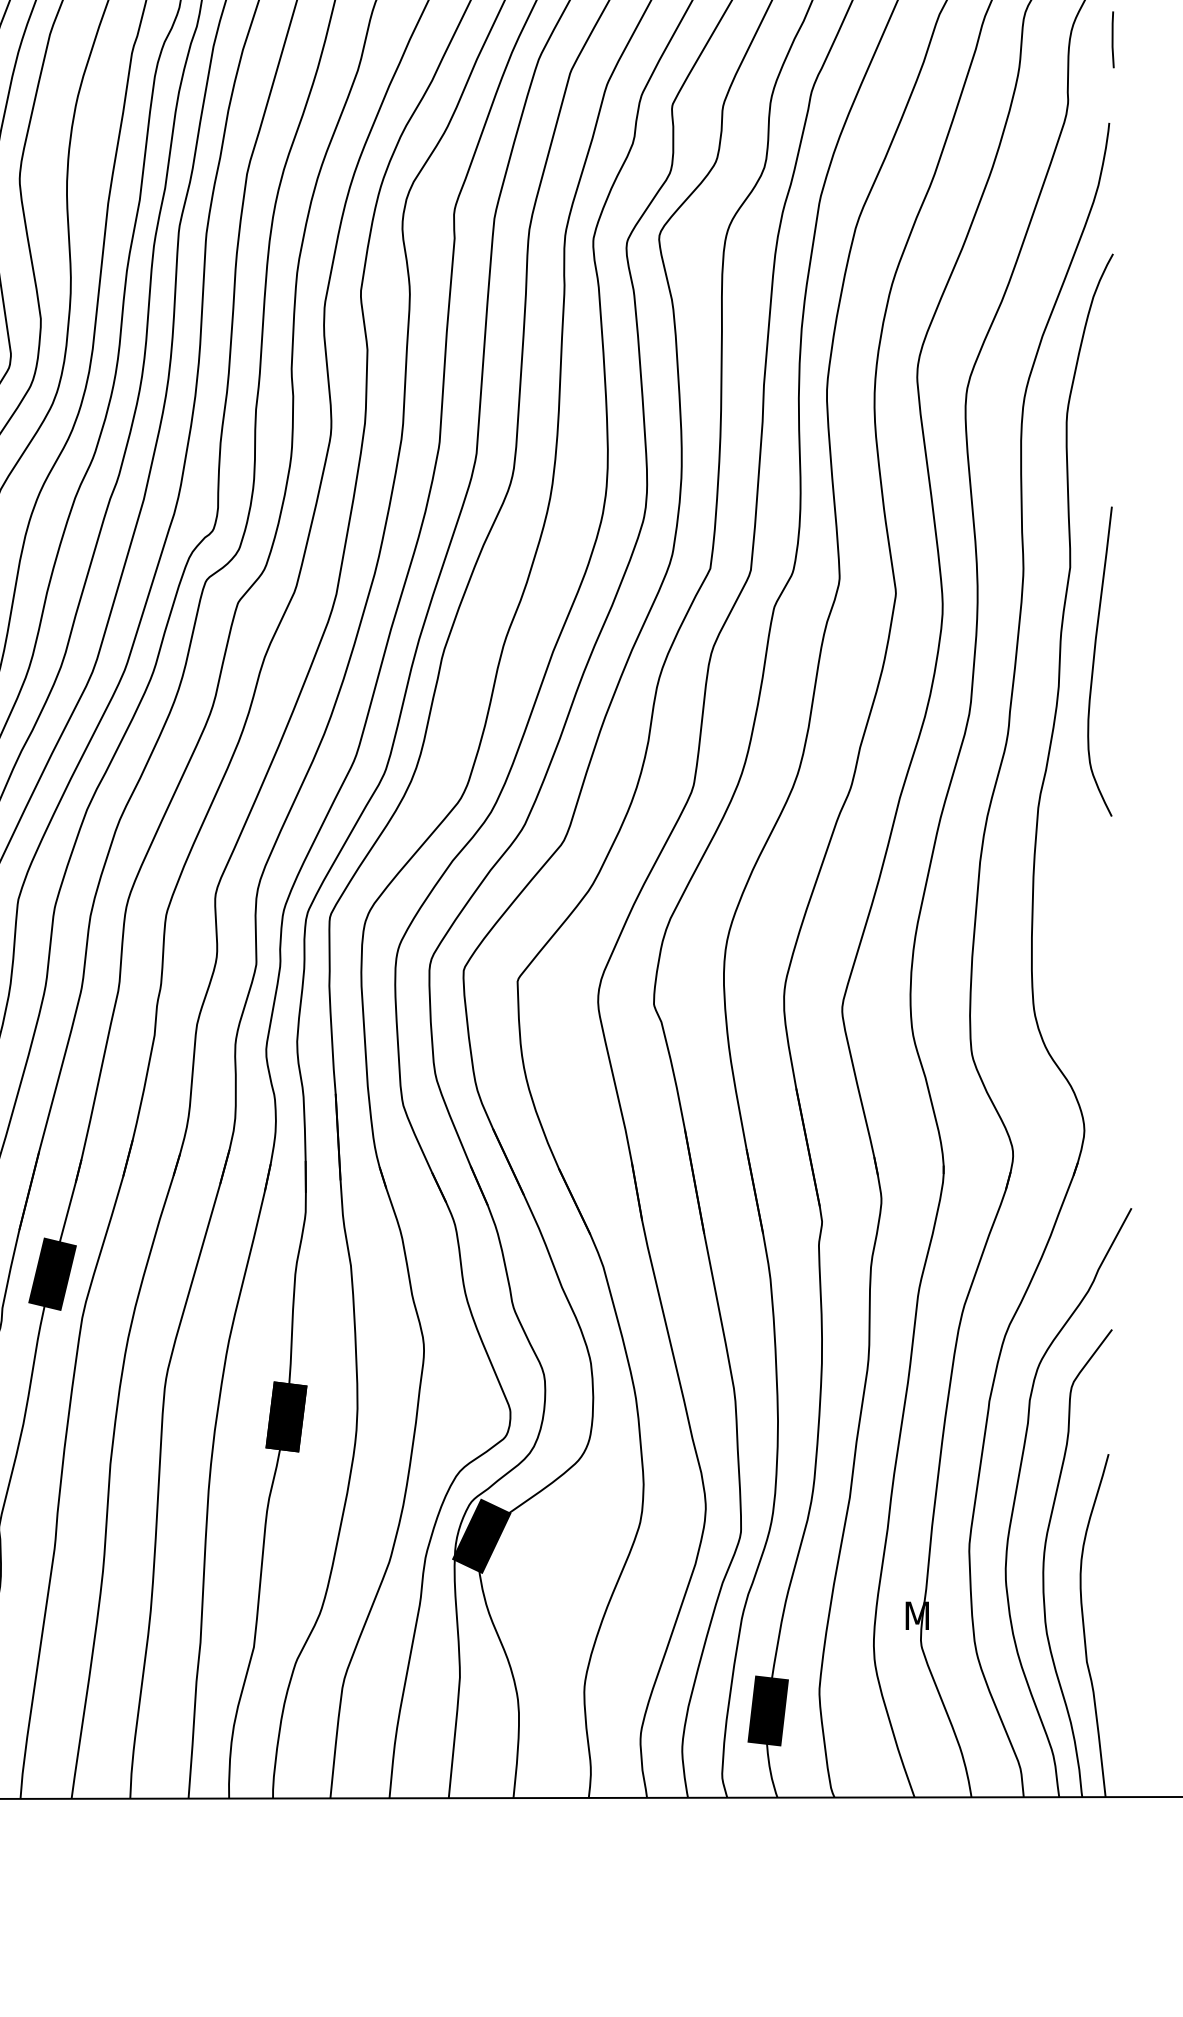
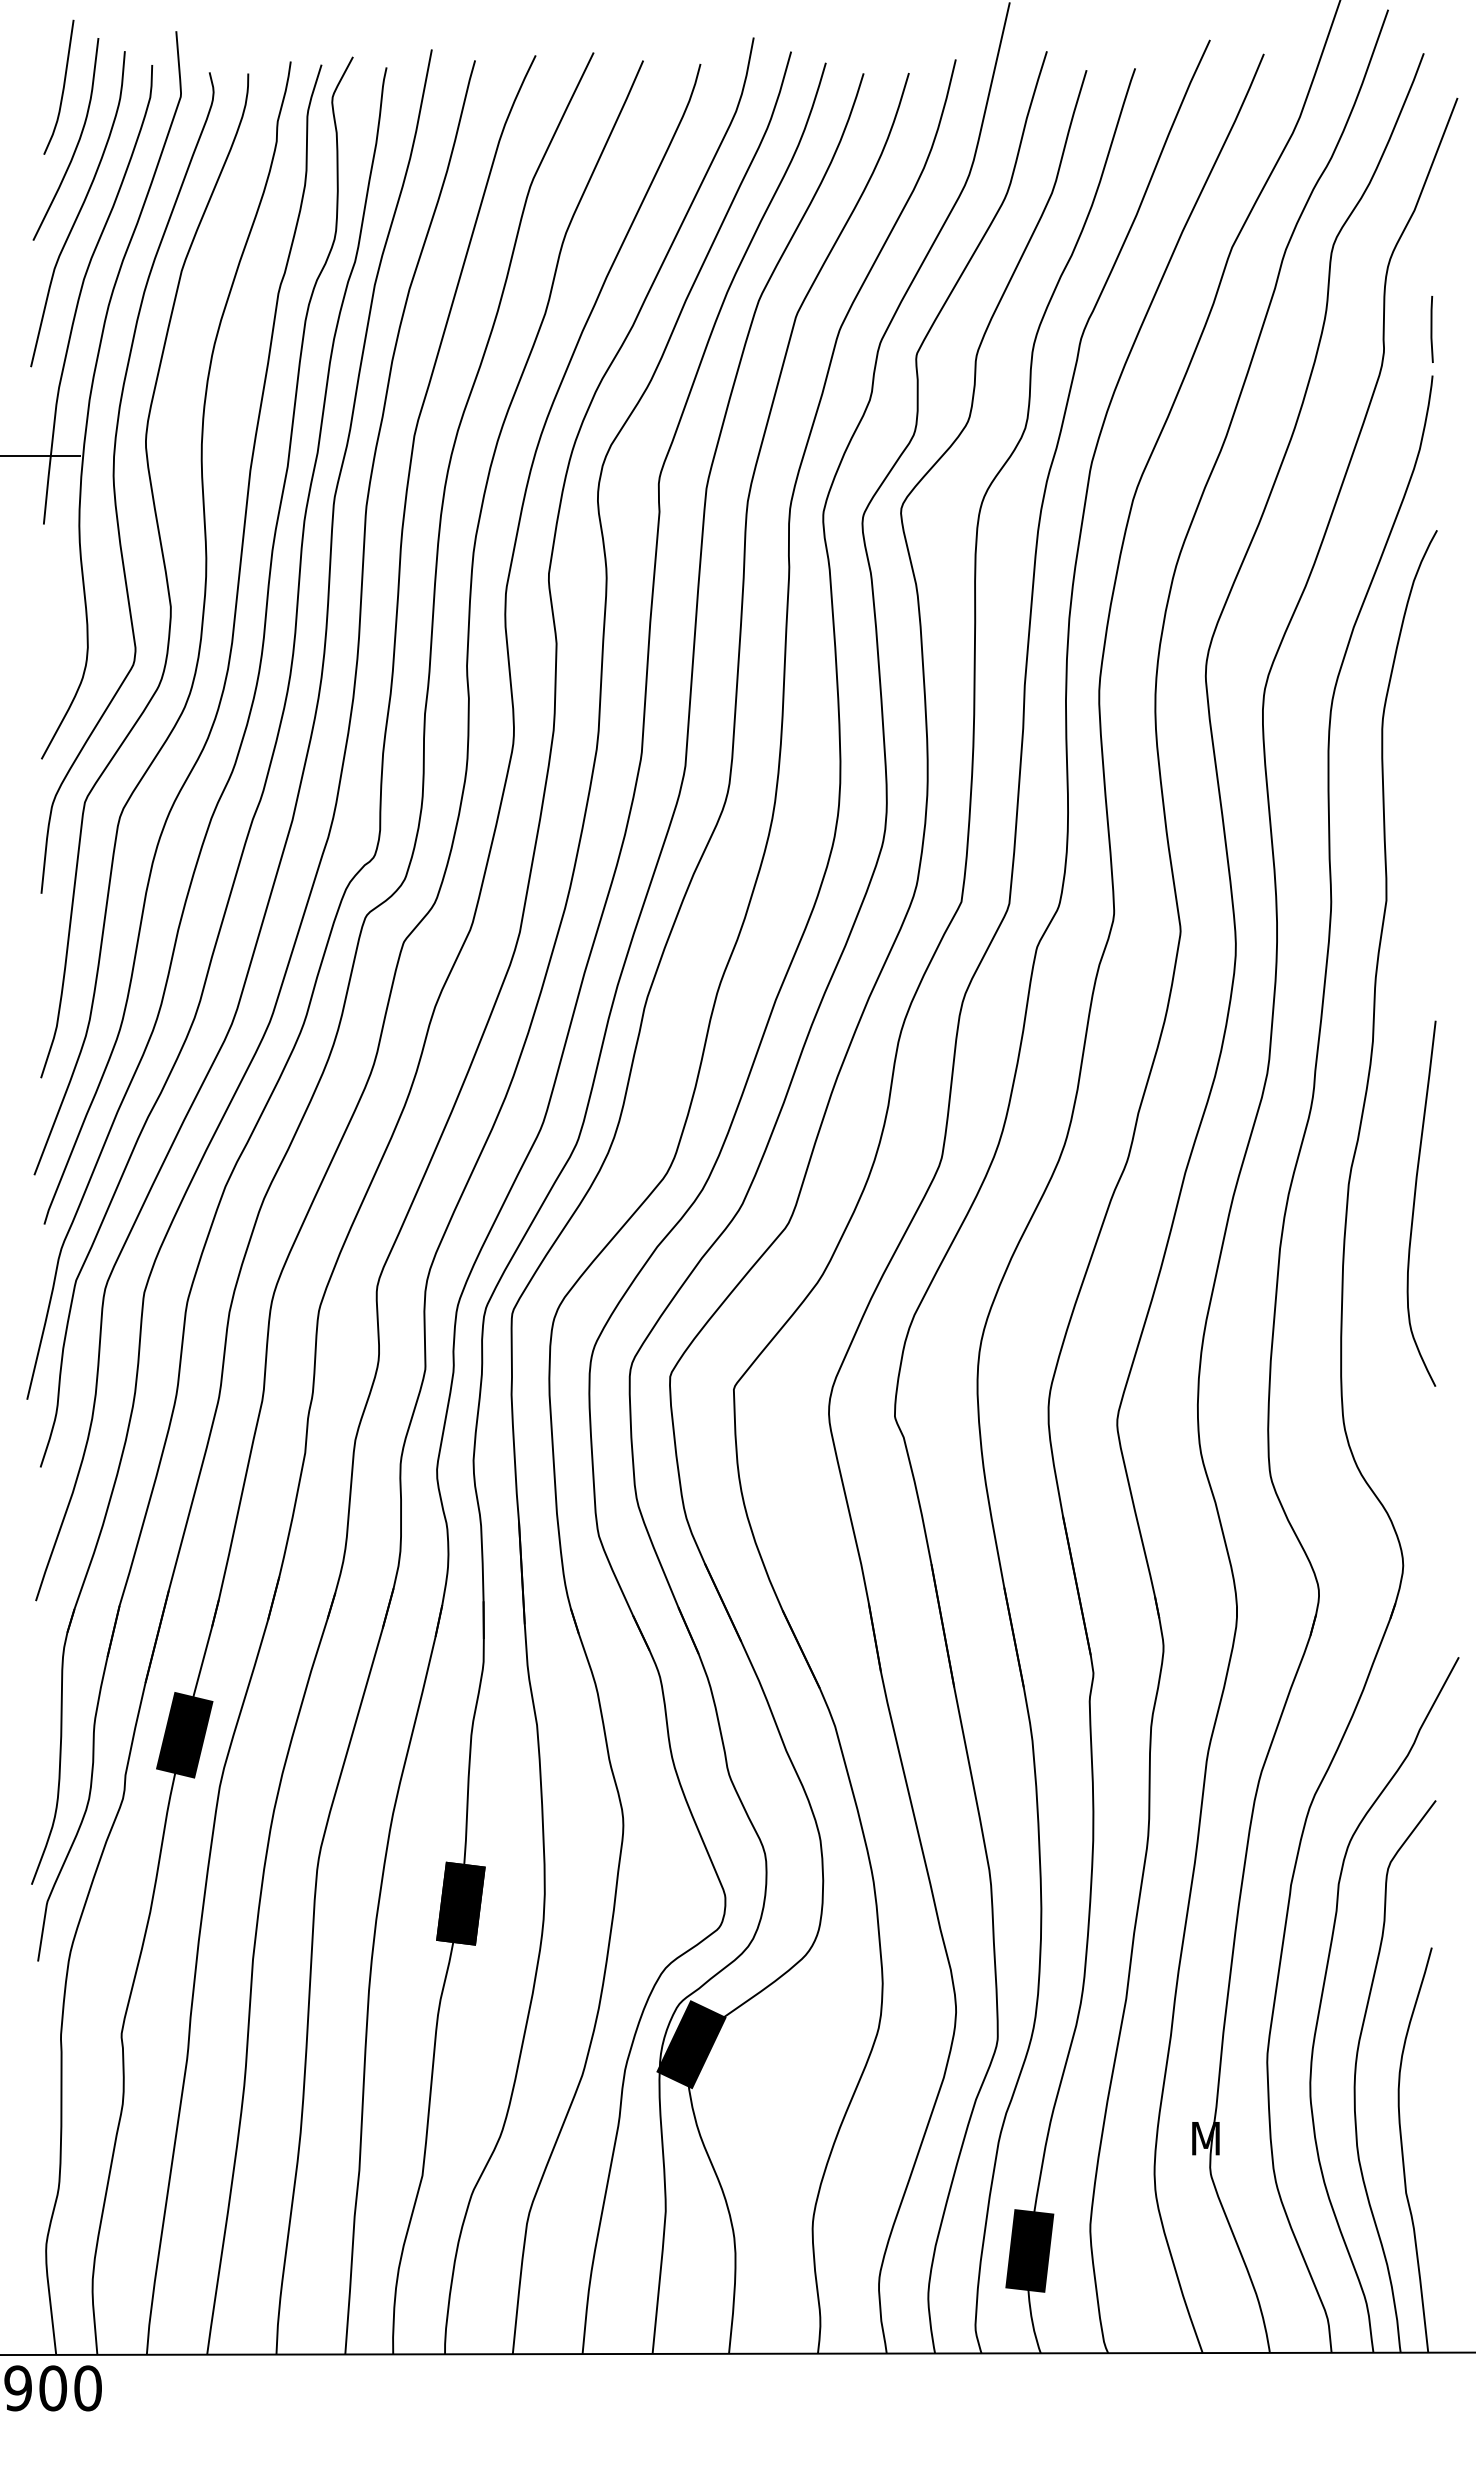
line: (1112, 39) -> (1431, 329), moved
curve: (1094, 659) -> (1415, 1201), moved

